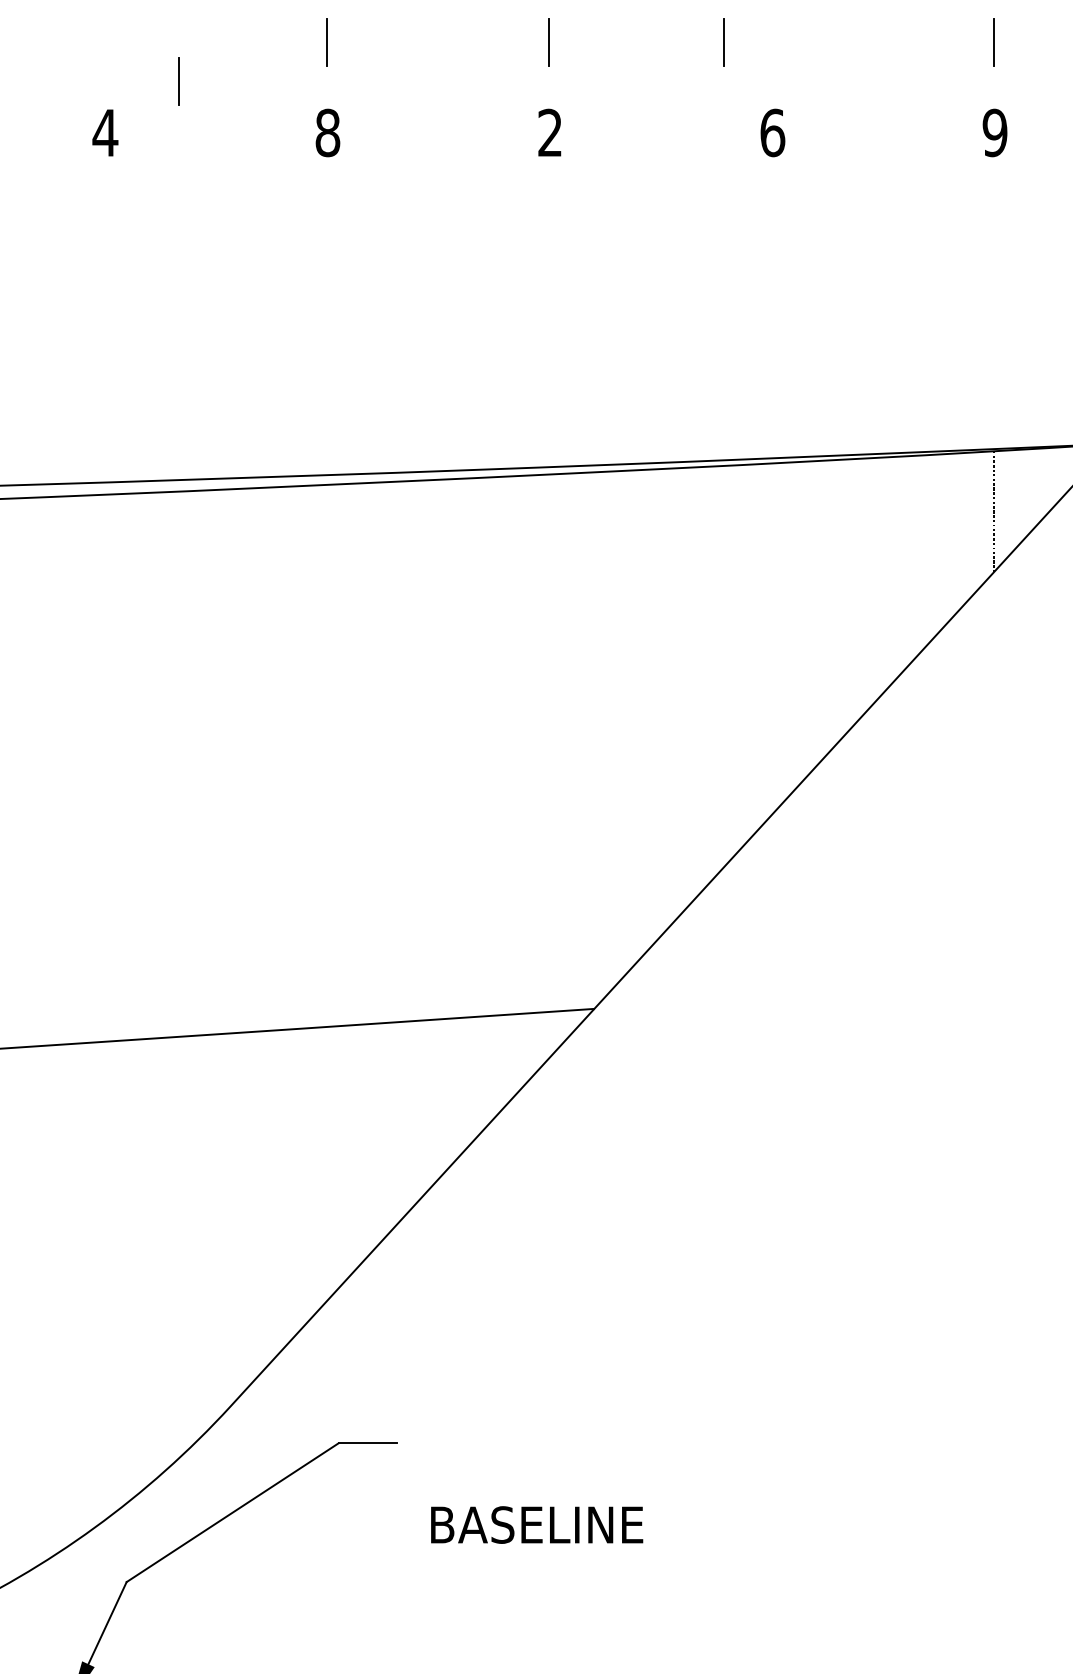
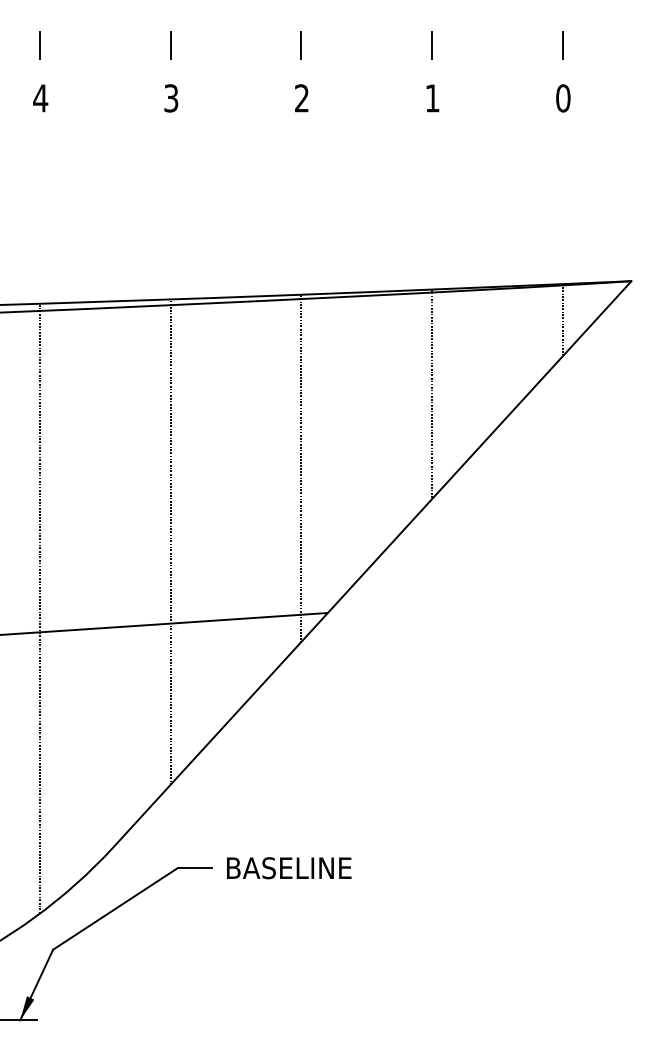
line: (723, 42) -> (431, 45), moved
line: (178, 82) -> (39, 45), moved
text: (328, 133) -> (171, 98), 8 -> 3
text: (772, 133) -> (432, 98), 6 -> 1
text: (995, 133) -> (563, 98), 9 -> 0
line: (772, 636) -> (432, 394), added
line: (549, 761) -> (301, 467), added
line: (326, 887) -> (170, 541), added
line: (105, 1001) -> (40, 608), added
text: (537, 1525) -> (289, 868), moved

